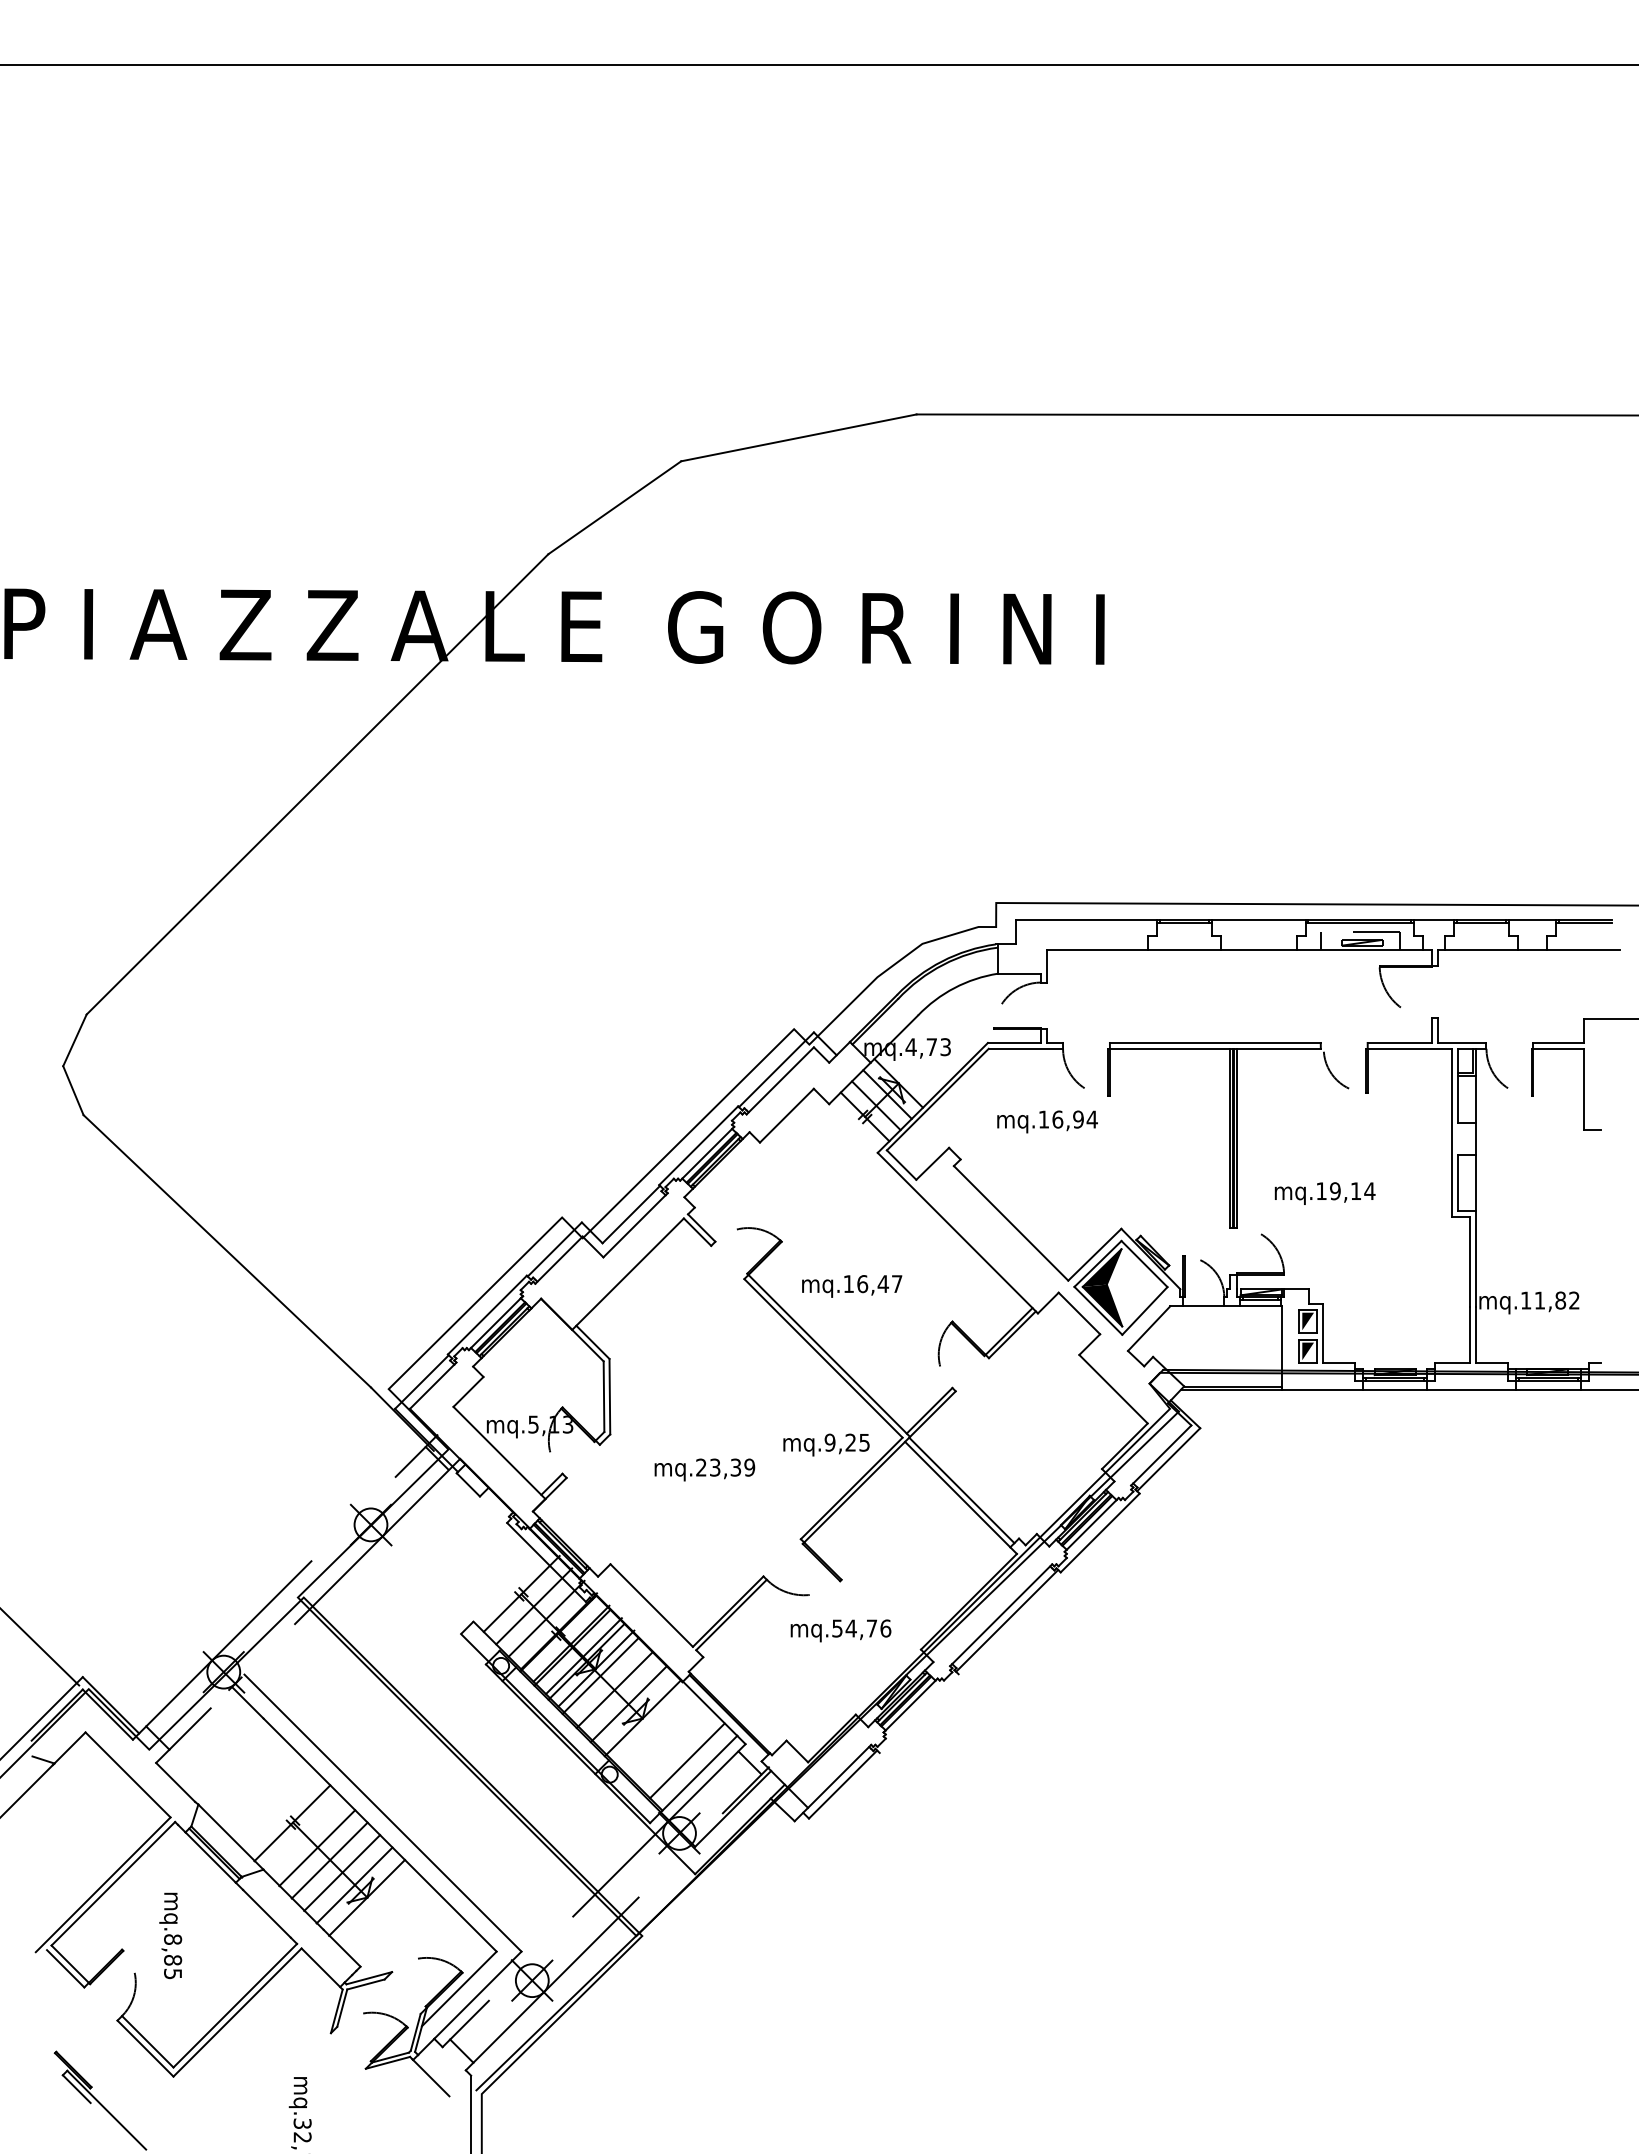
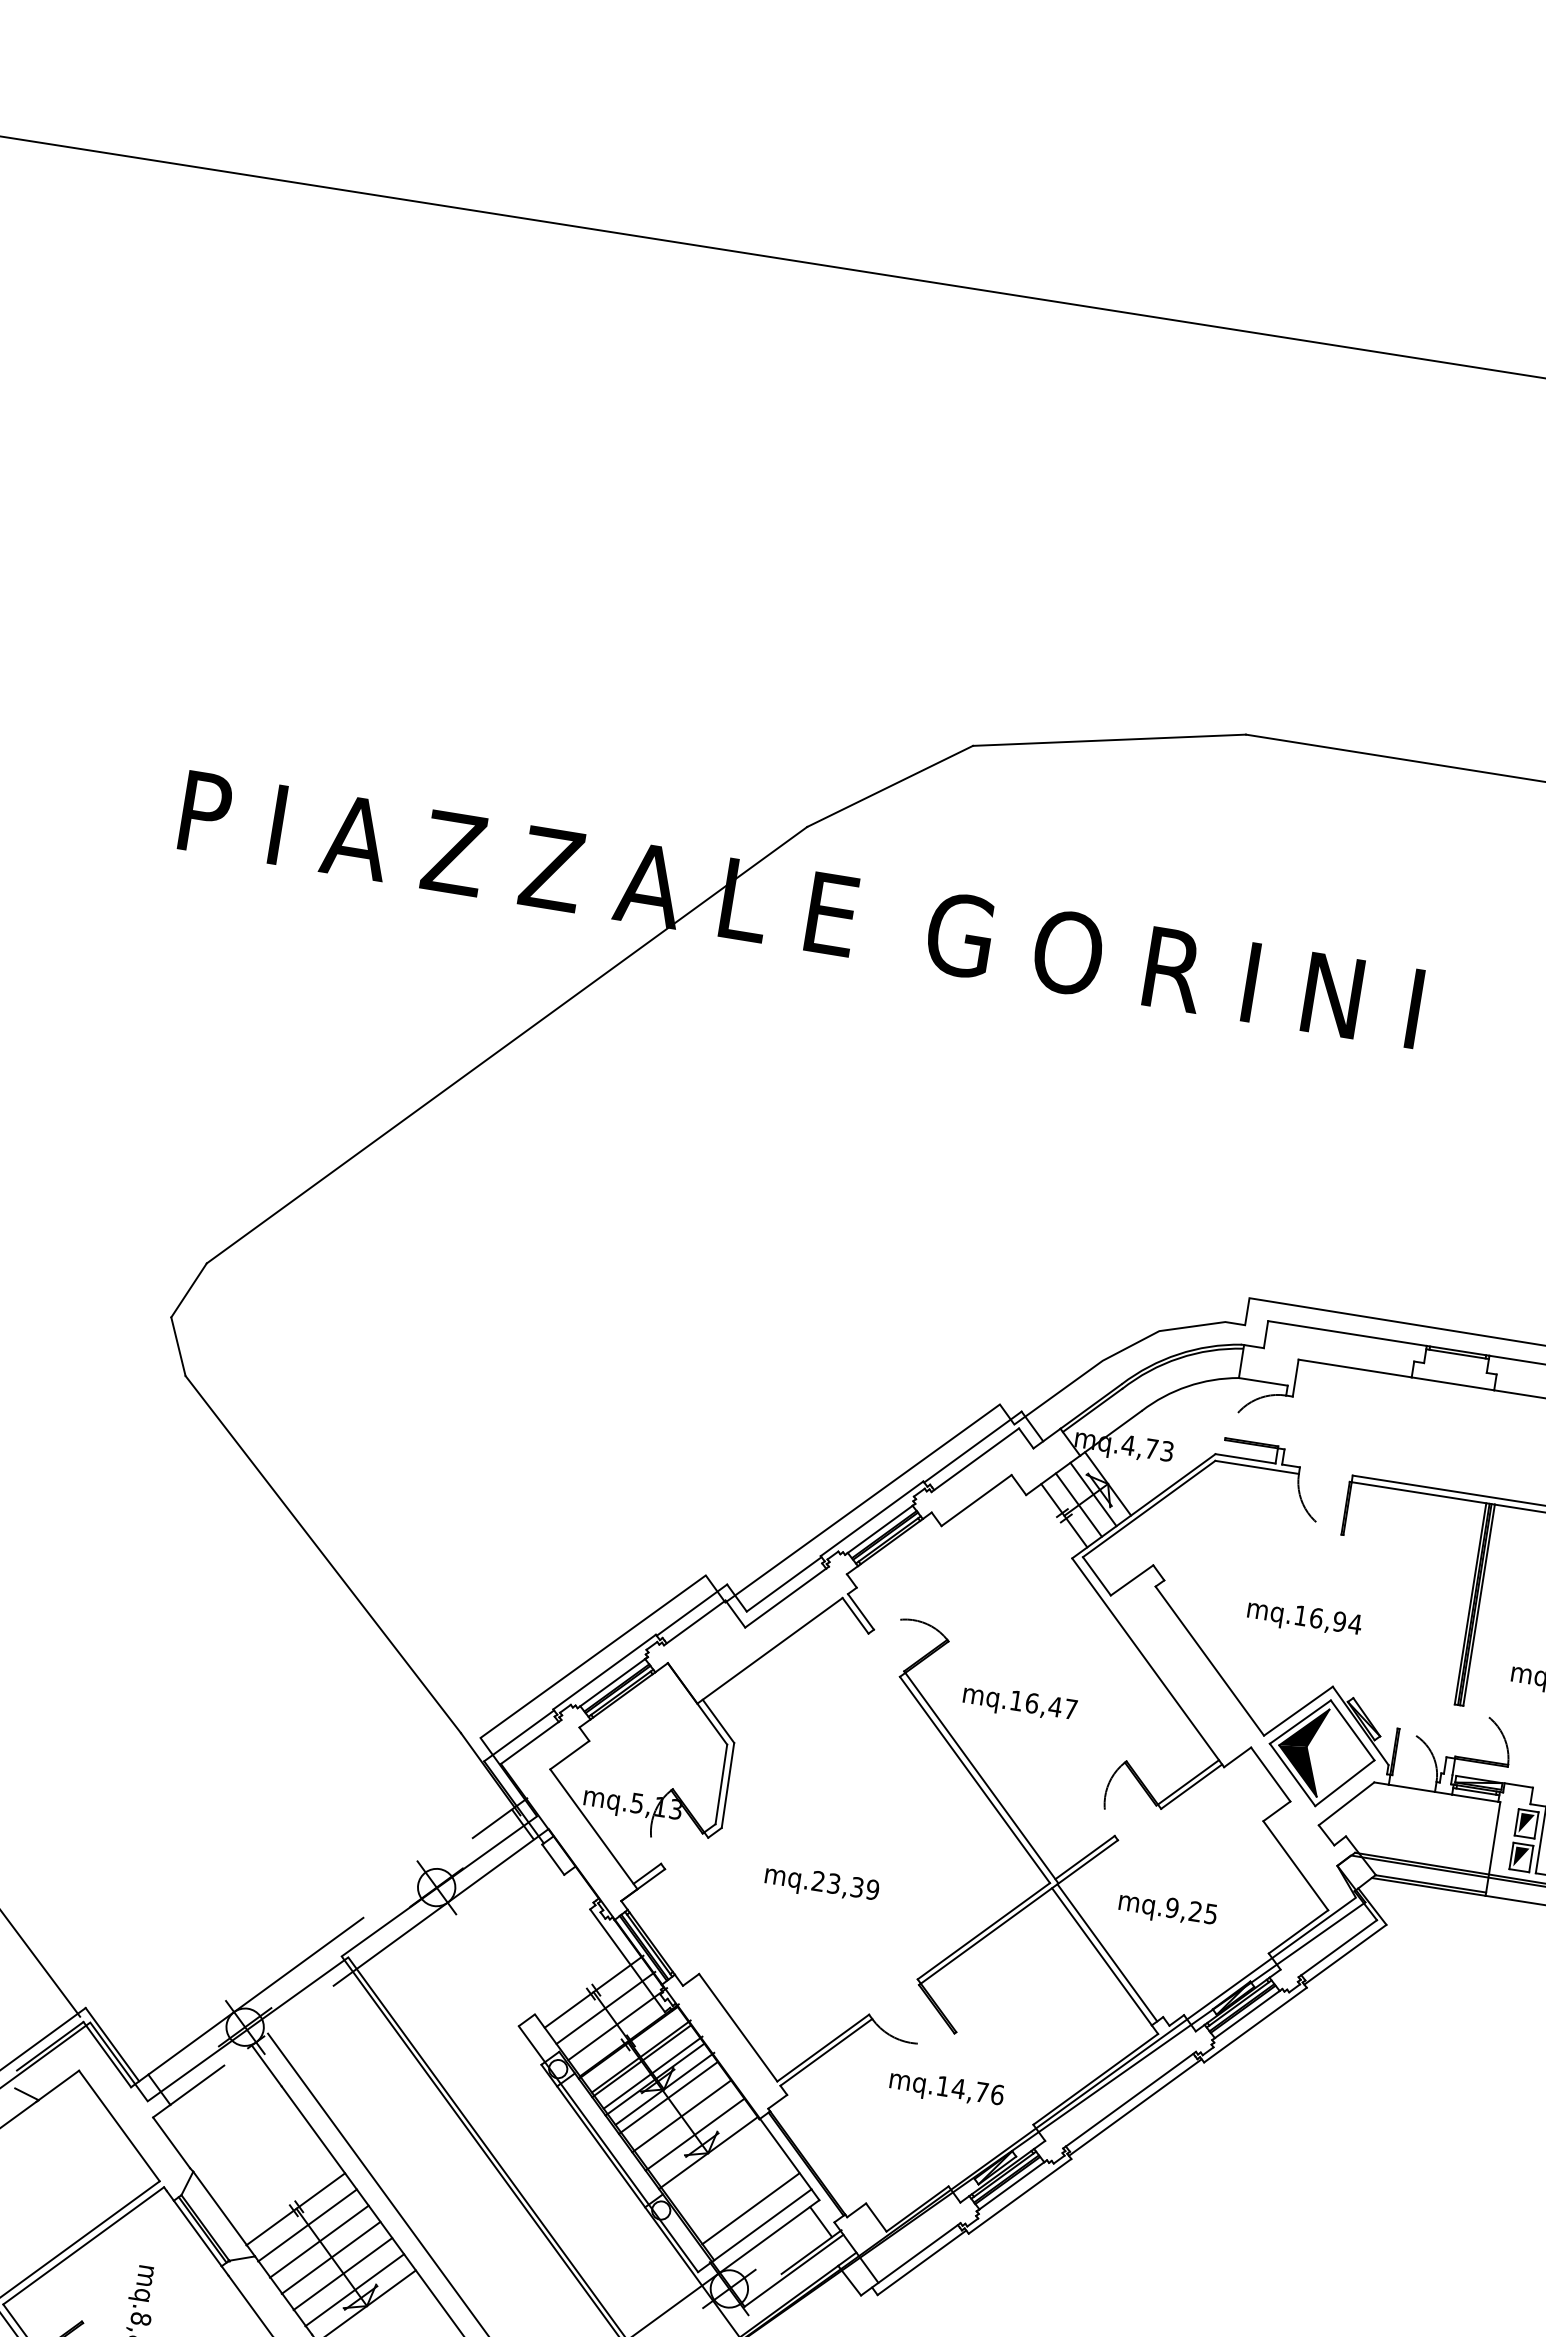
text: (1047, 1121) -> (1304, 1618), moved
text: (826, 1444) -> (1167, 1909), moved
text: (837, 1628) -> (943, 2086), mq.54,76 -> mq.14,76
line: (918, 1713) -> (1019, 2196), added
line: (304, 1835) -> (307, 2225), added

